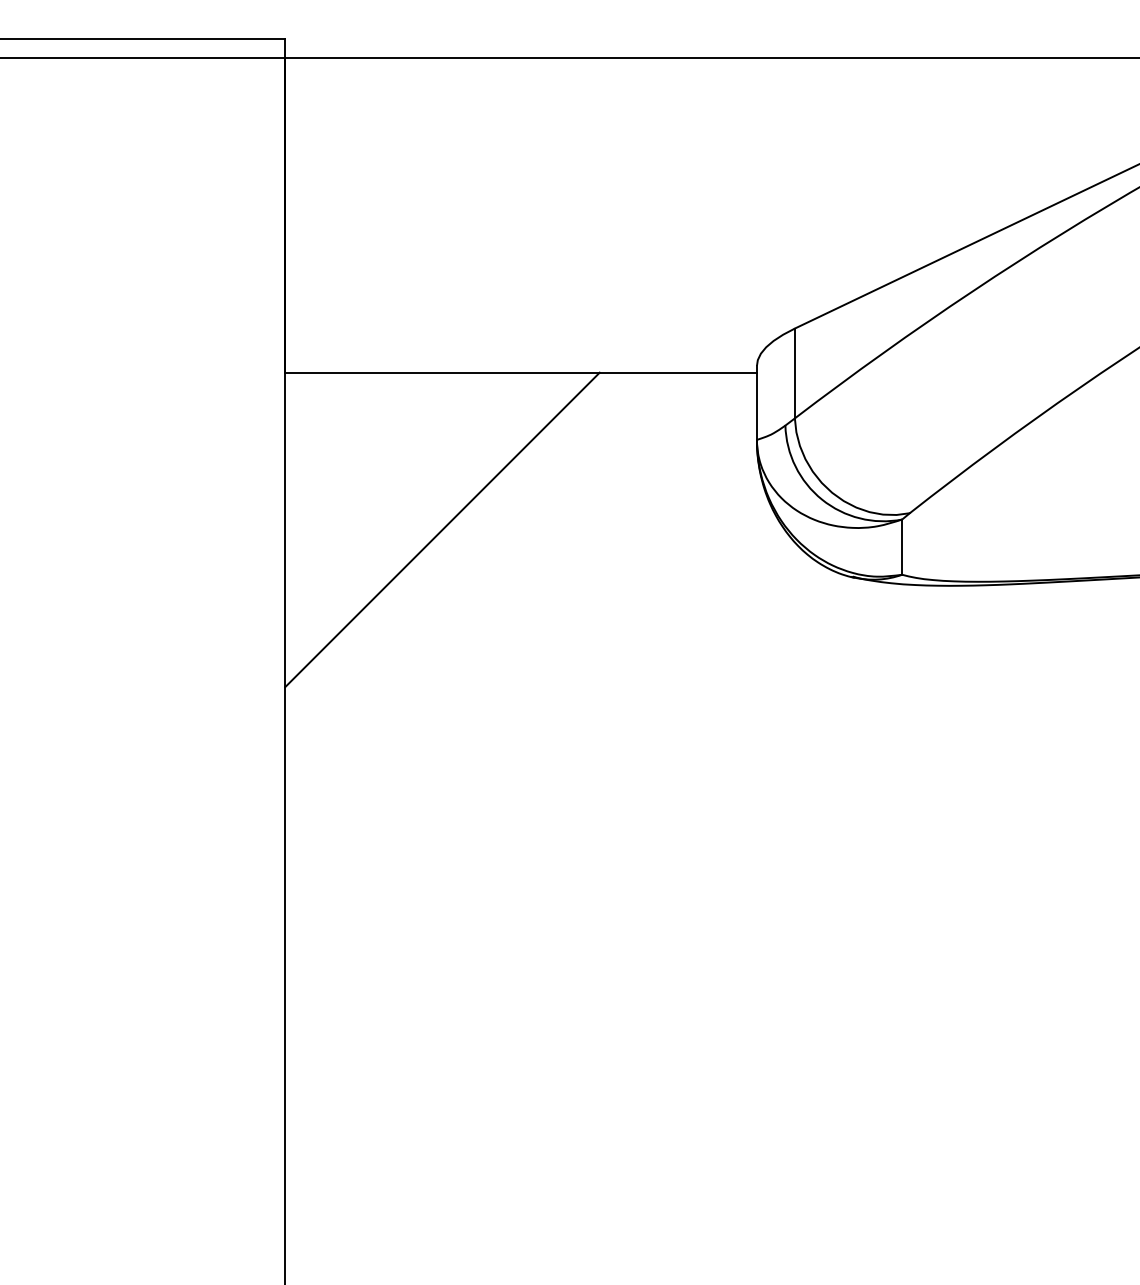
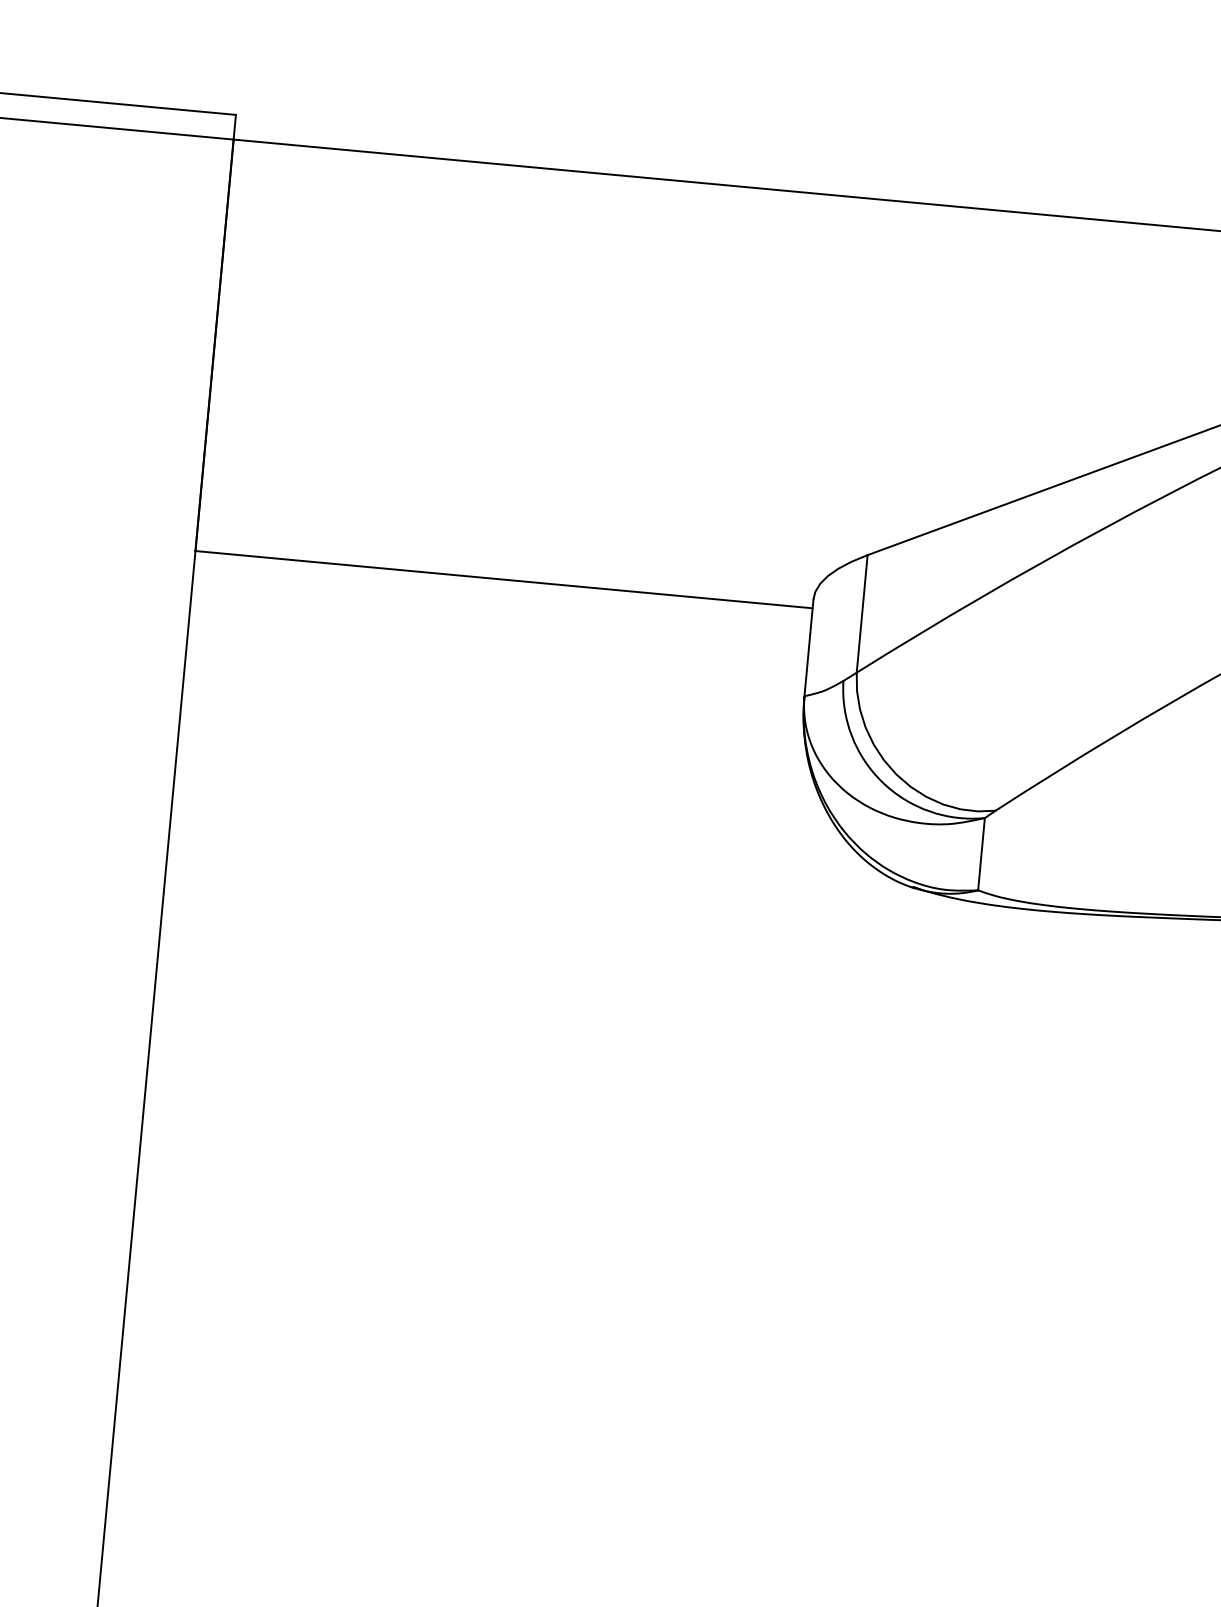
line: (442, 529) -> (382, 775), removed

